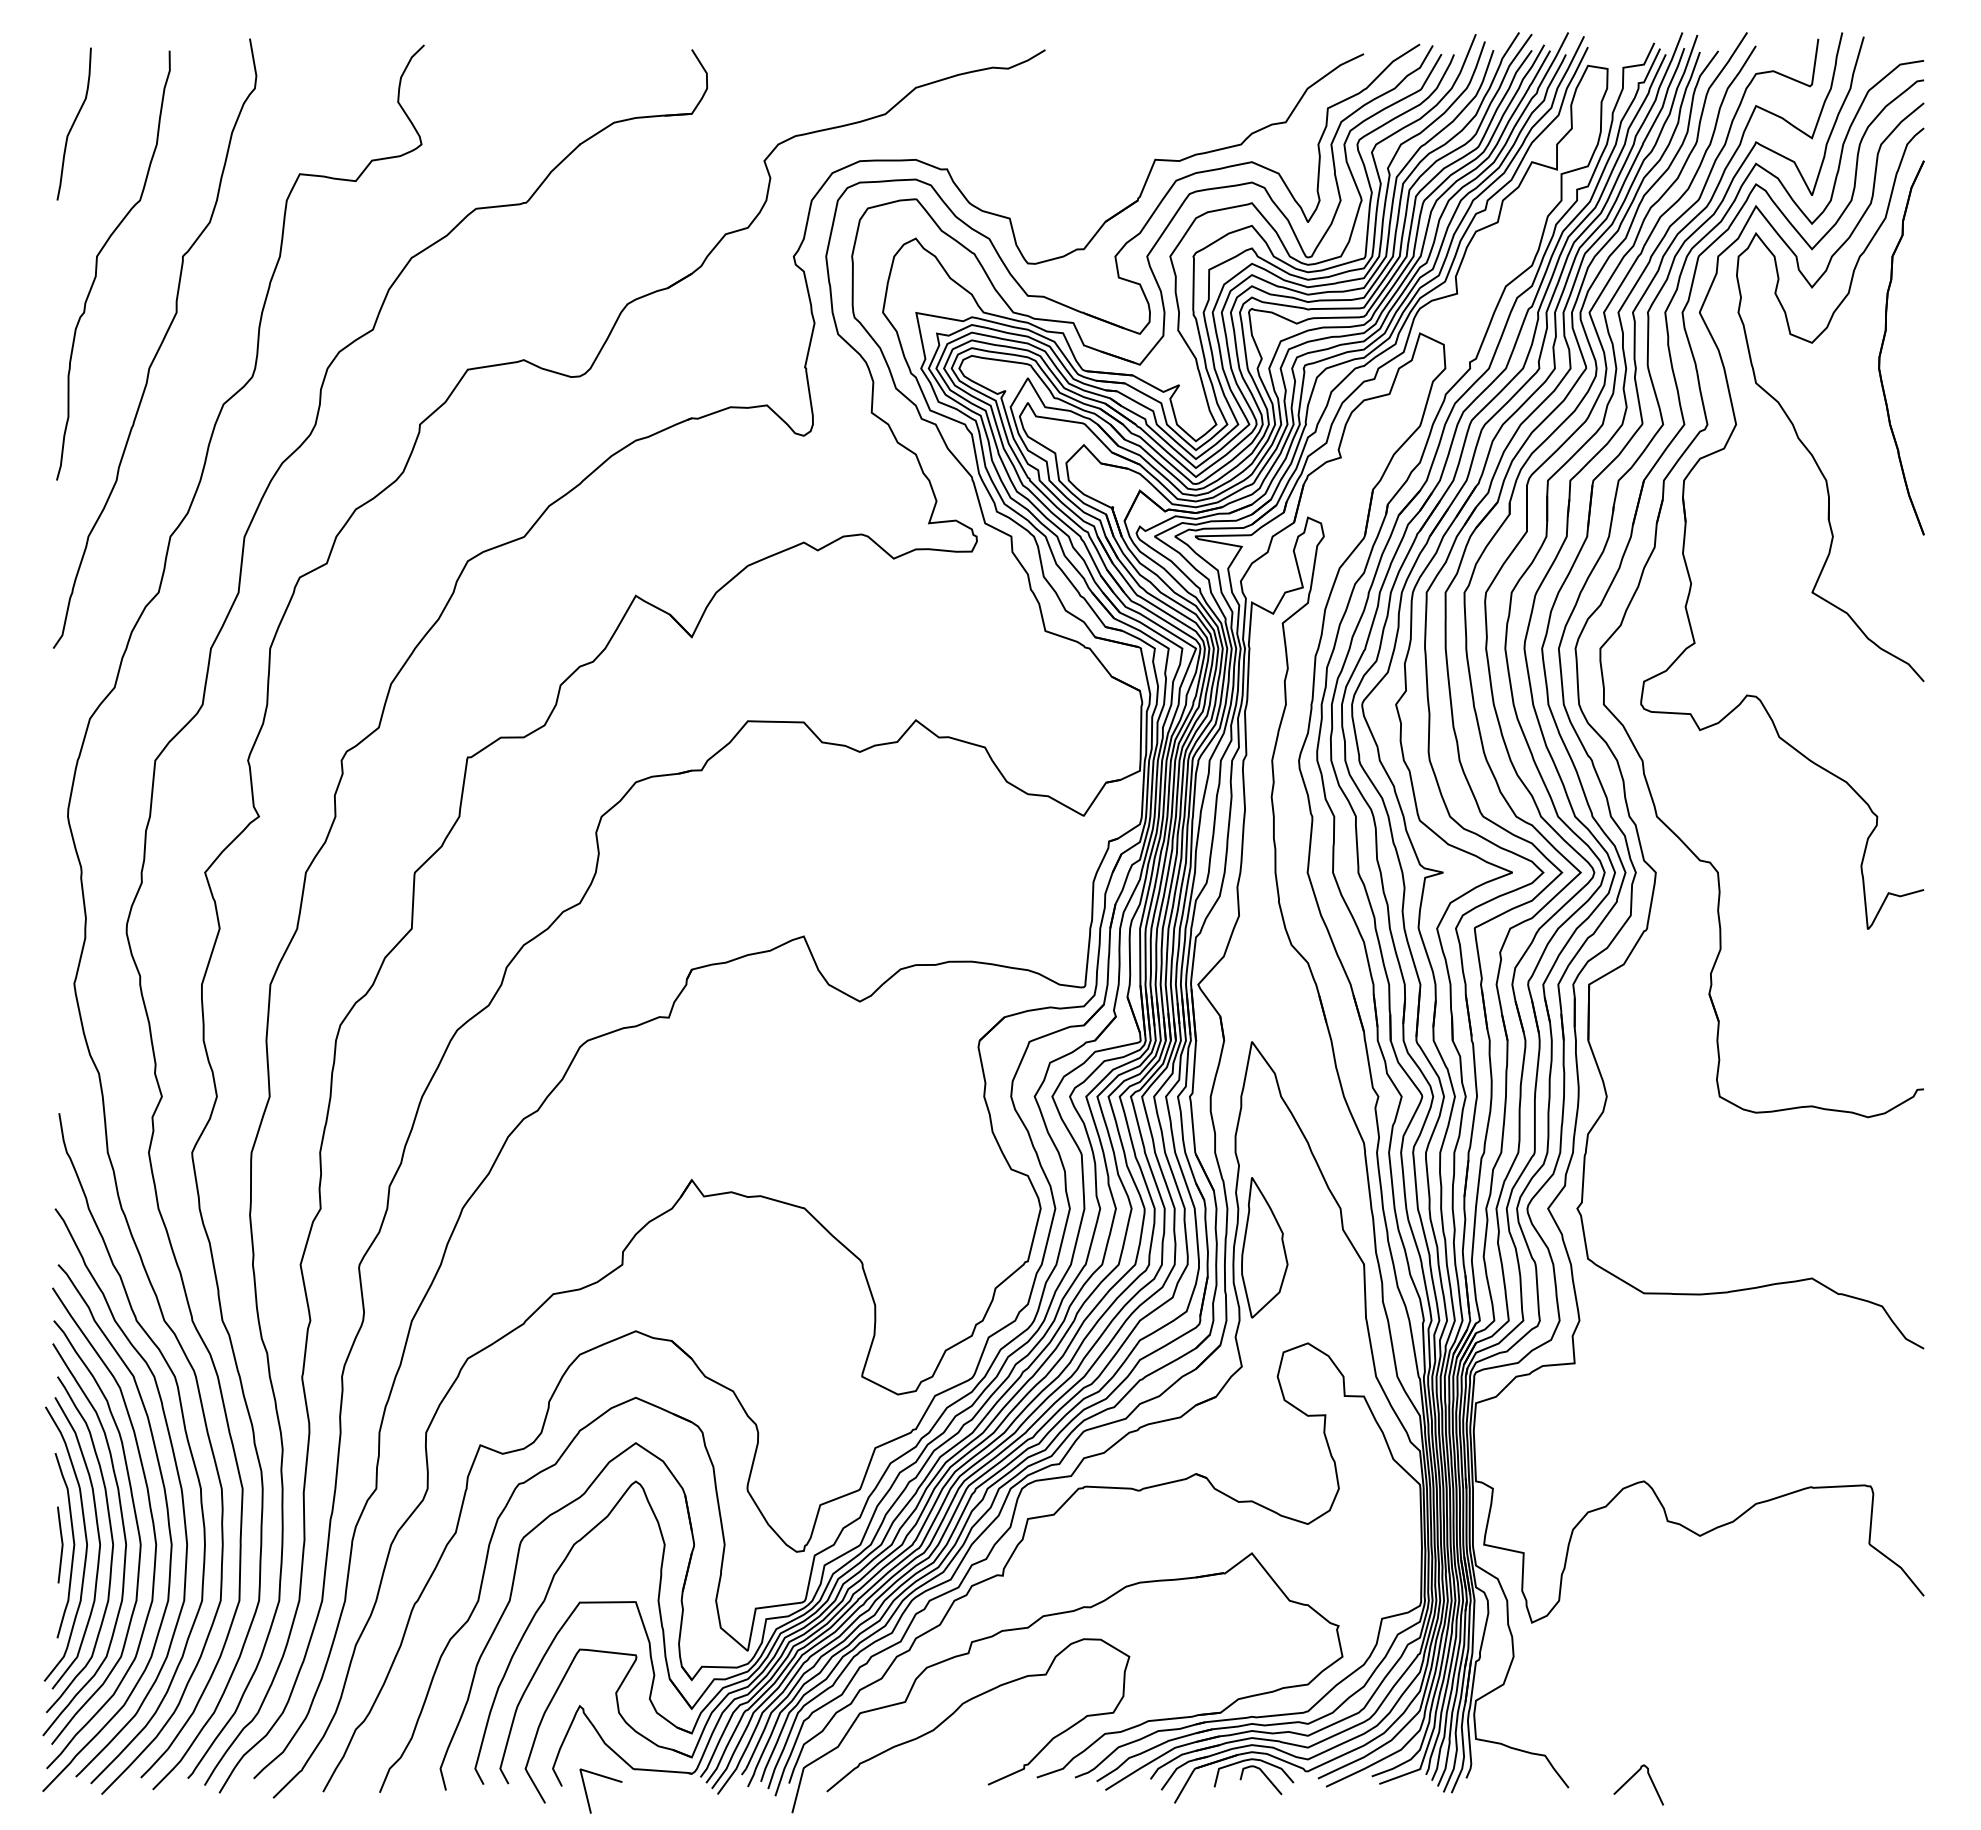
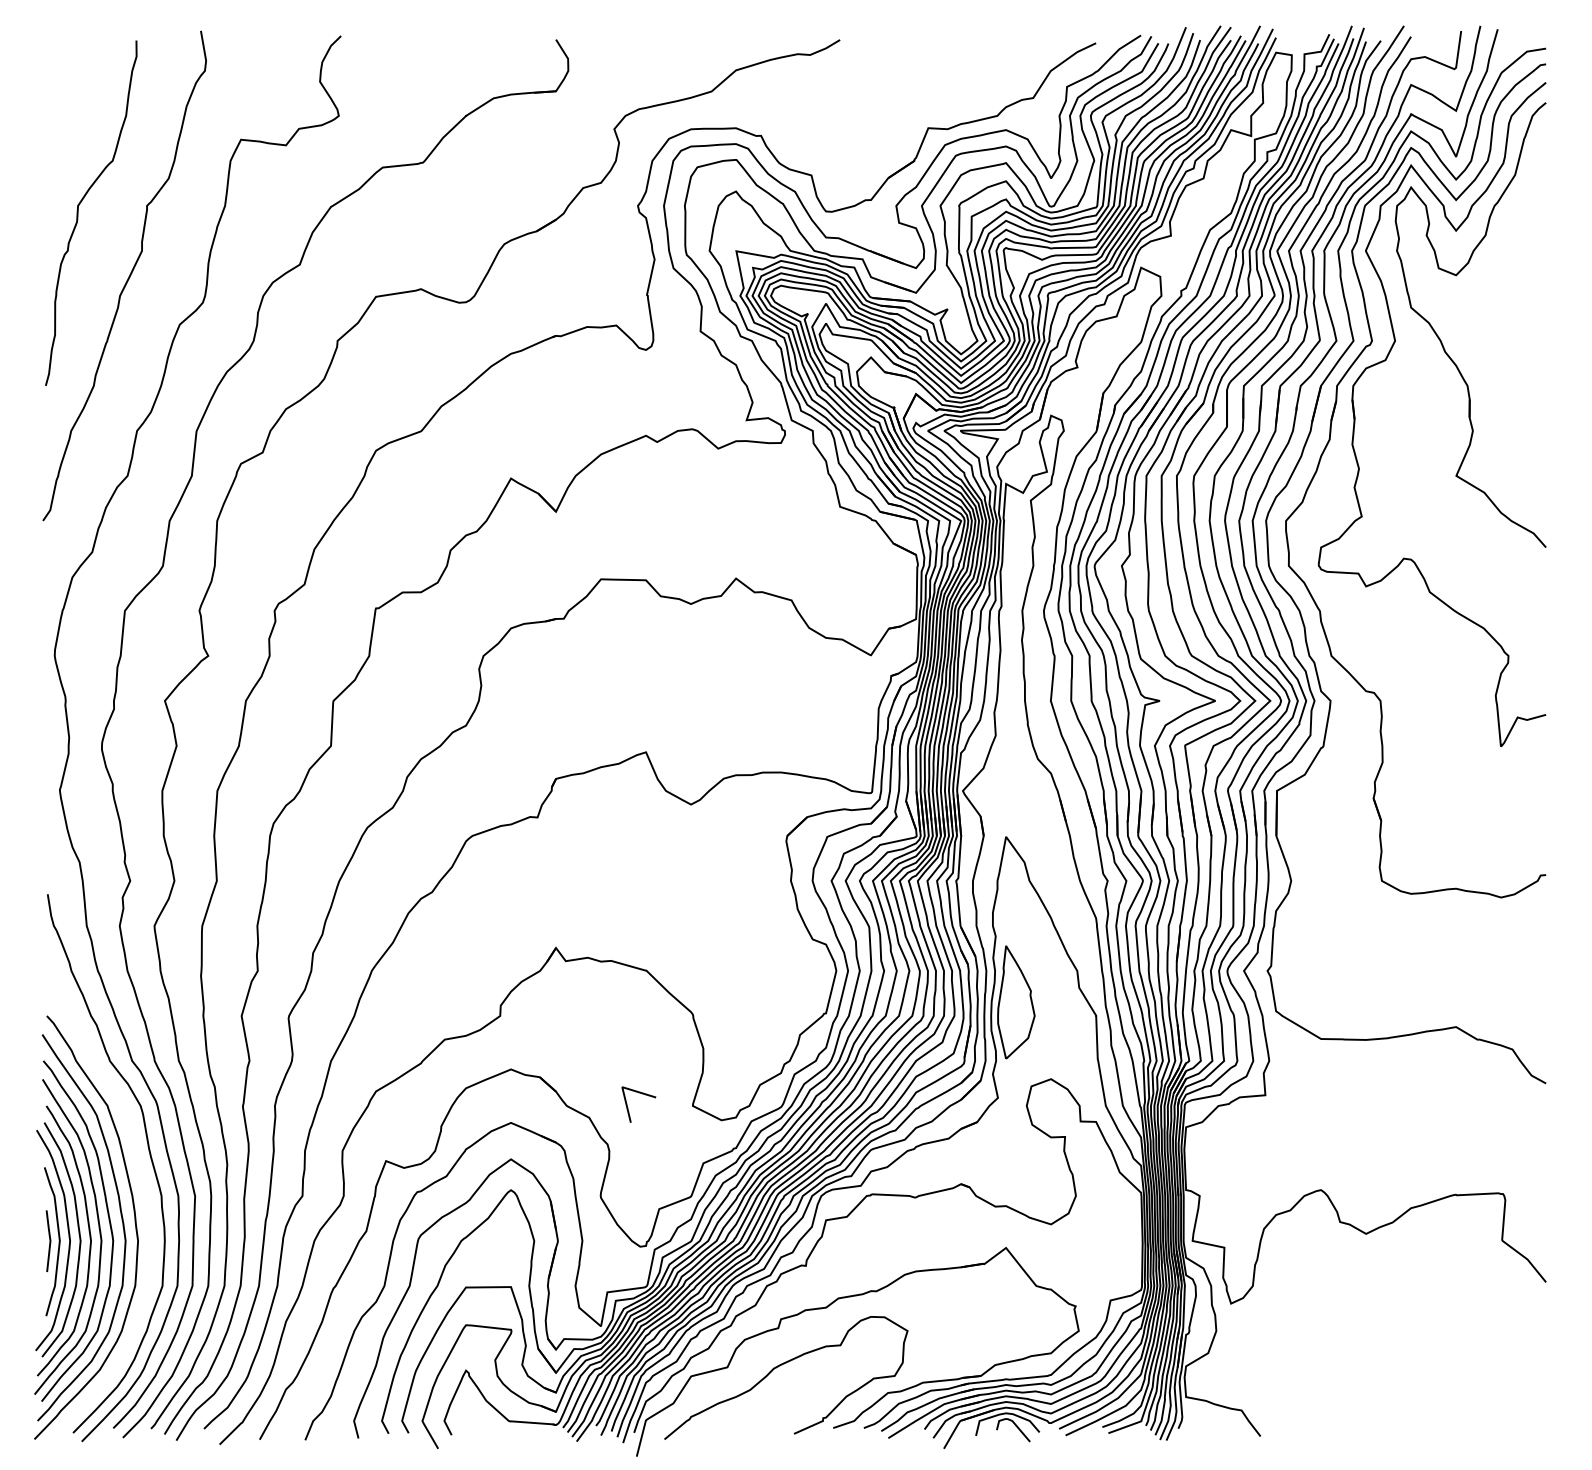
curve: (73, 123) -> (59, 99), removed
part: (1884, 341) -> (1514, 274), removed
curve: (177, 1476) -> (142, 1186), removed
curve: (1634, 1776) -> (1313, 1427), removed
line: (603, 1777) -> (640, 1093), moved

